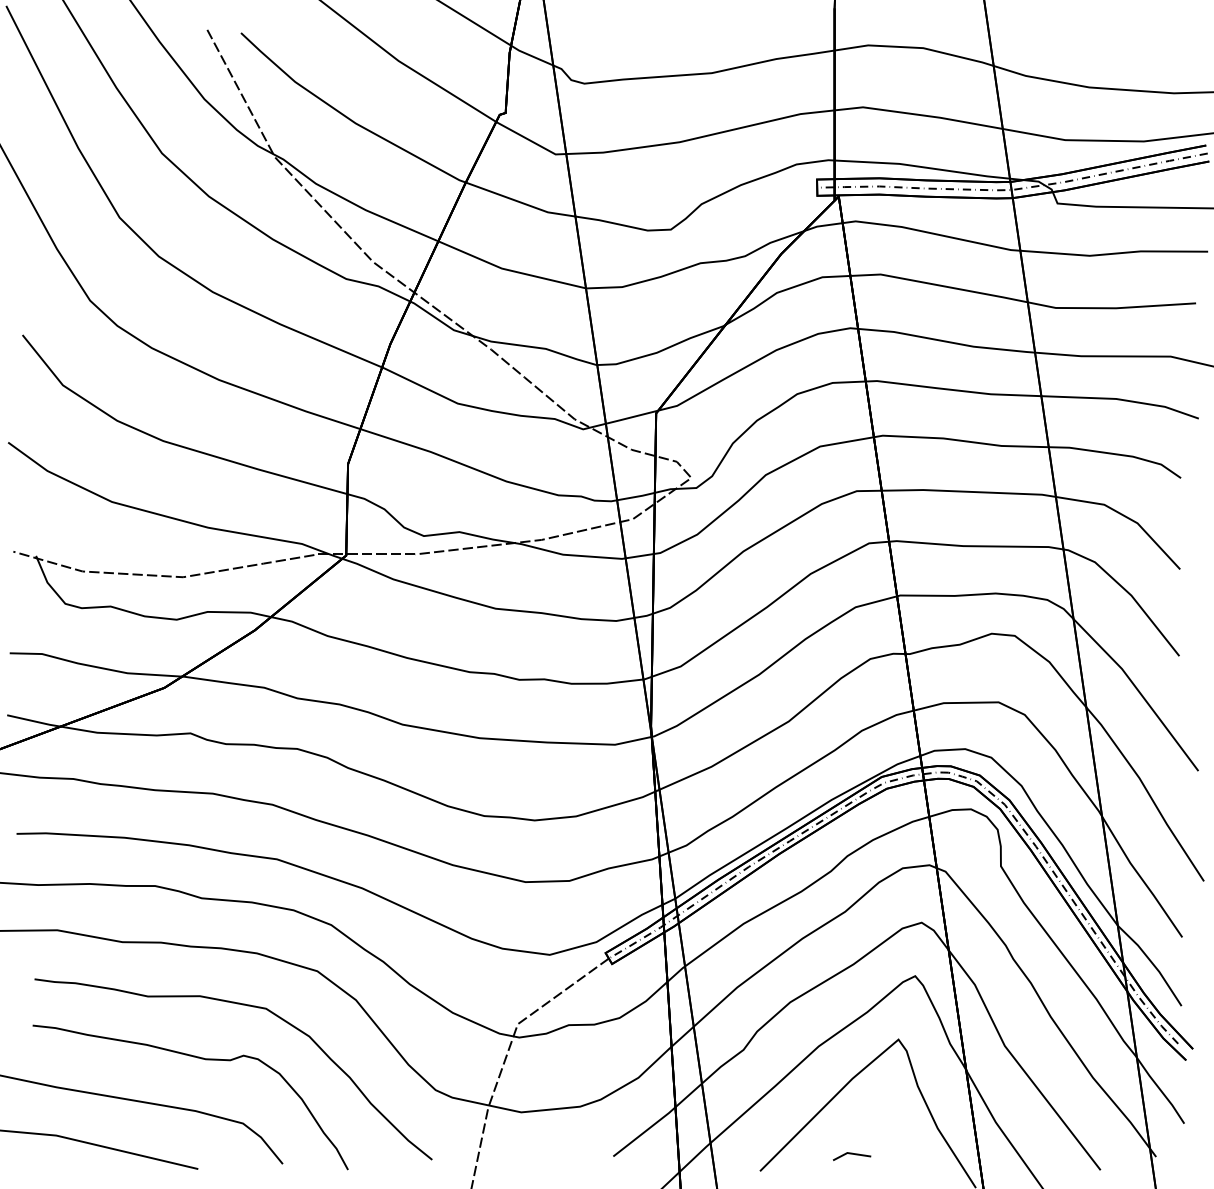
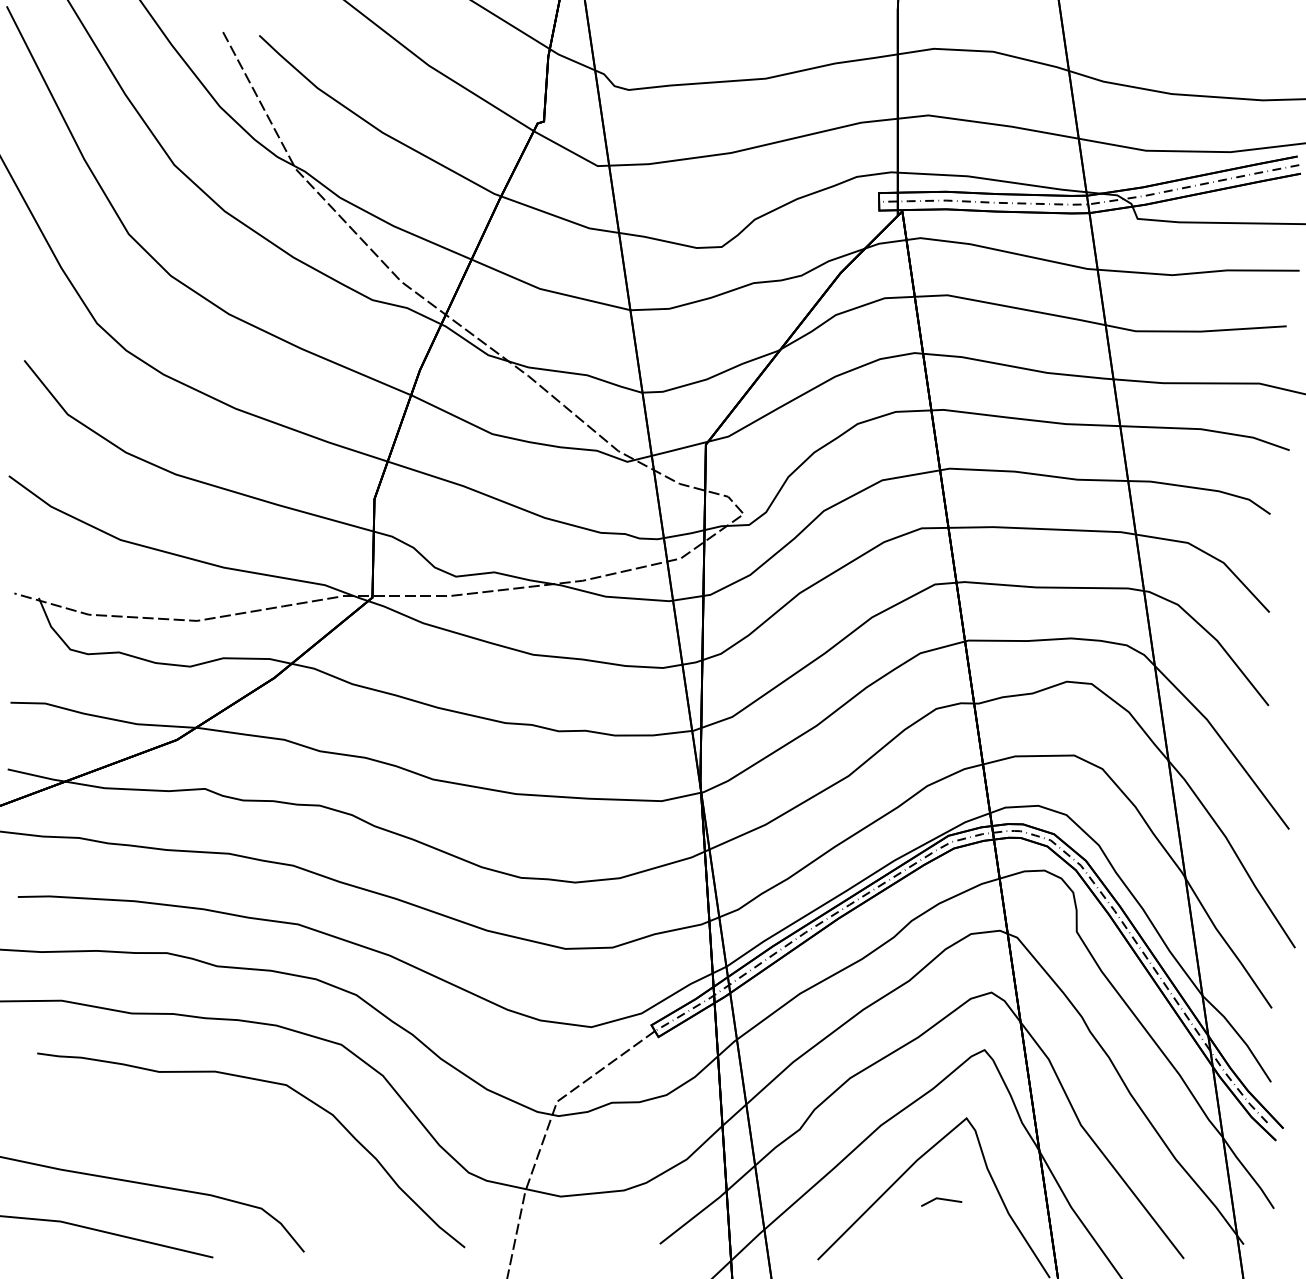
curve: (201, 1059) -> (216, 1139), removed
line: (852, 1155) -> (942, 1200), moved

